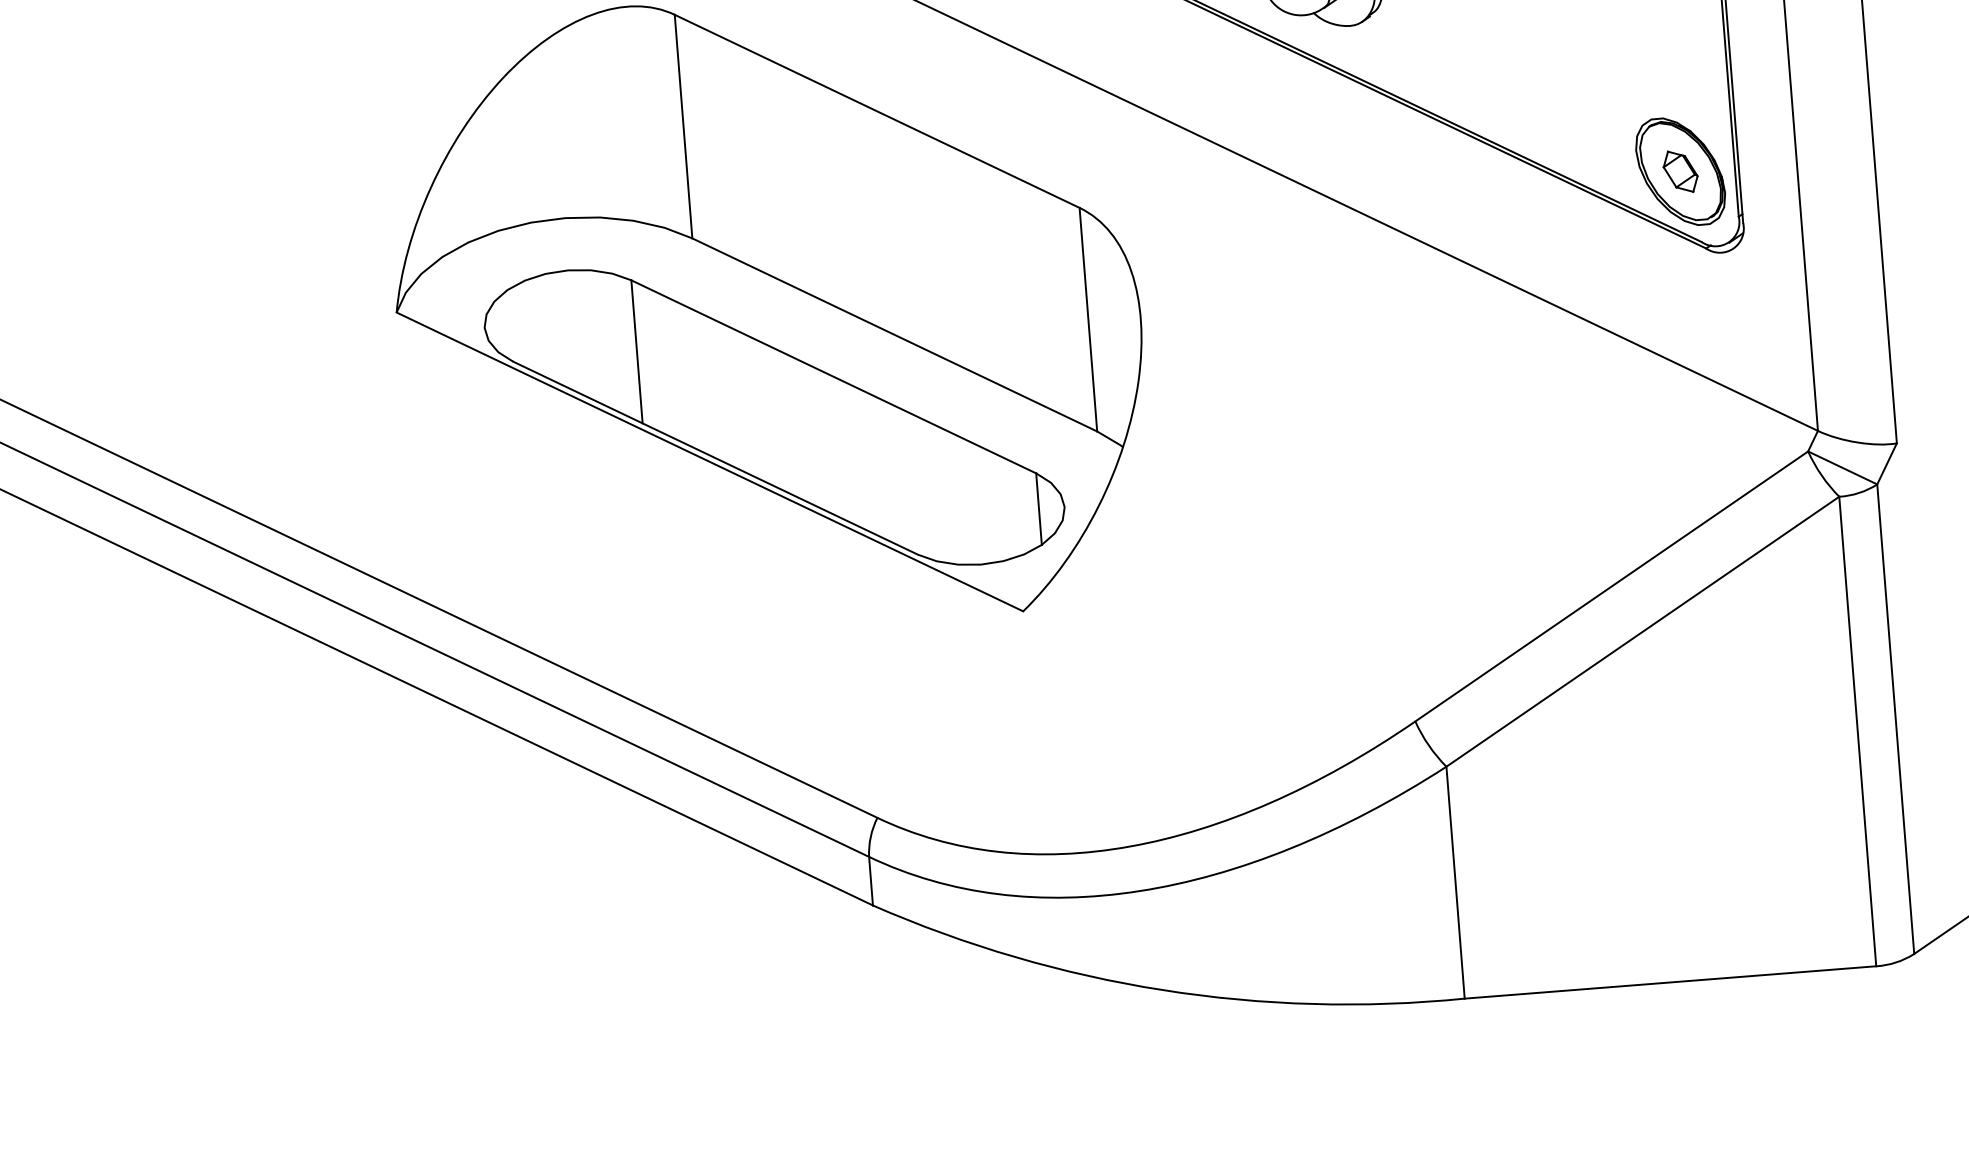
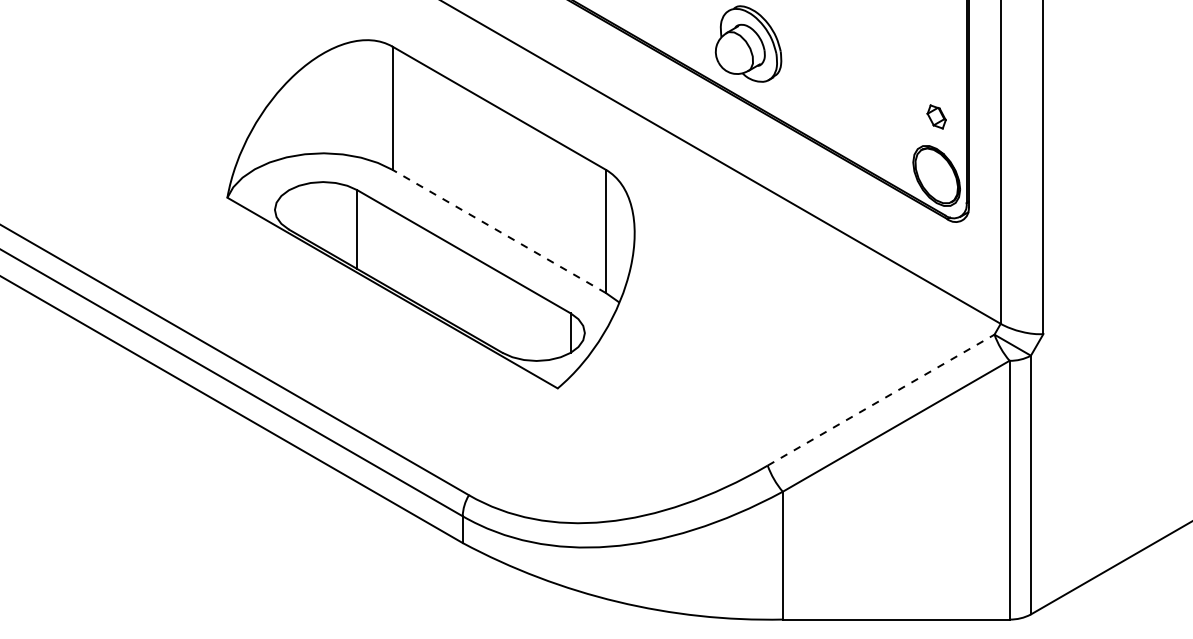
part: (1680, 170) -> (936, 116), moved
line: (893, 335) -> (498, 231), solid -> dashed
line: (1612, 587) -> (881, 400), solid -> dashed

